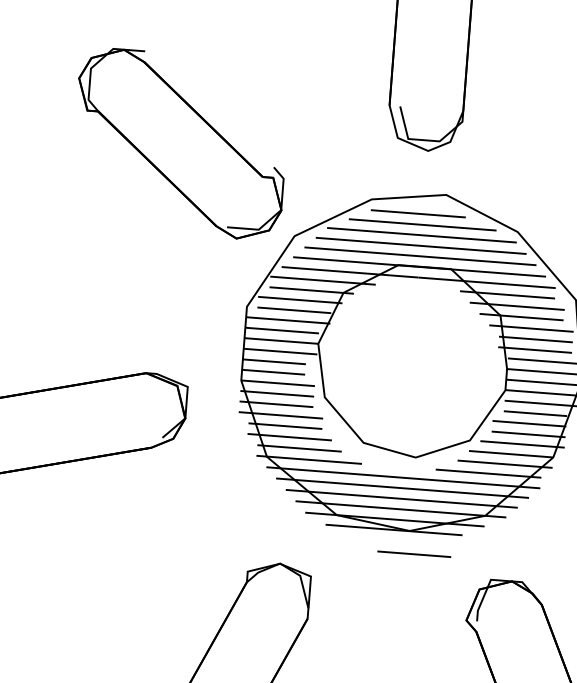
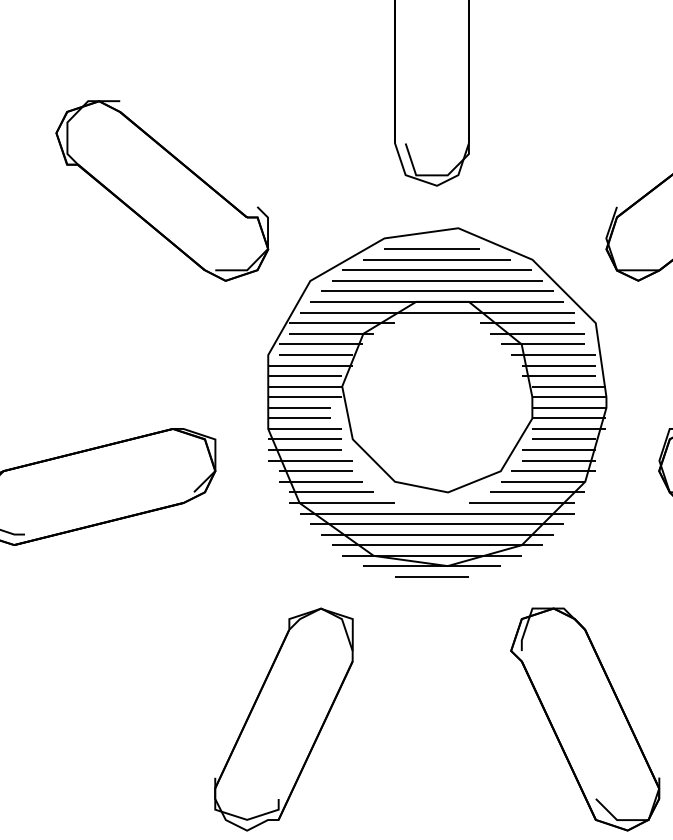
part: (180, 143) -> (162, 190), moved
line: (413, 553) -> (431, 576), moved

